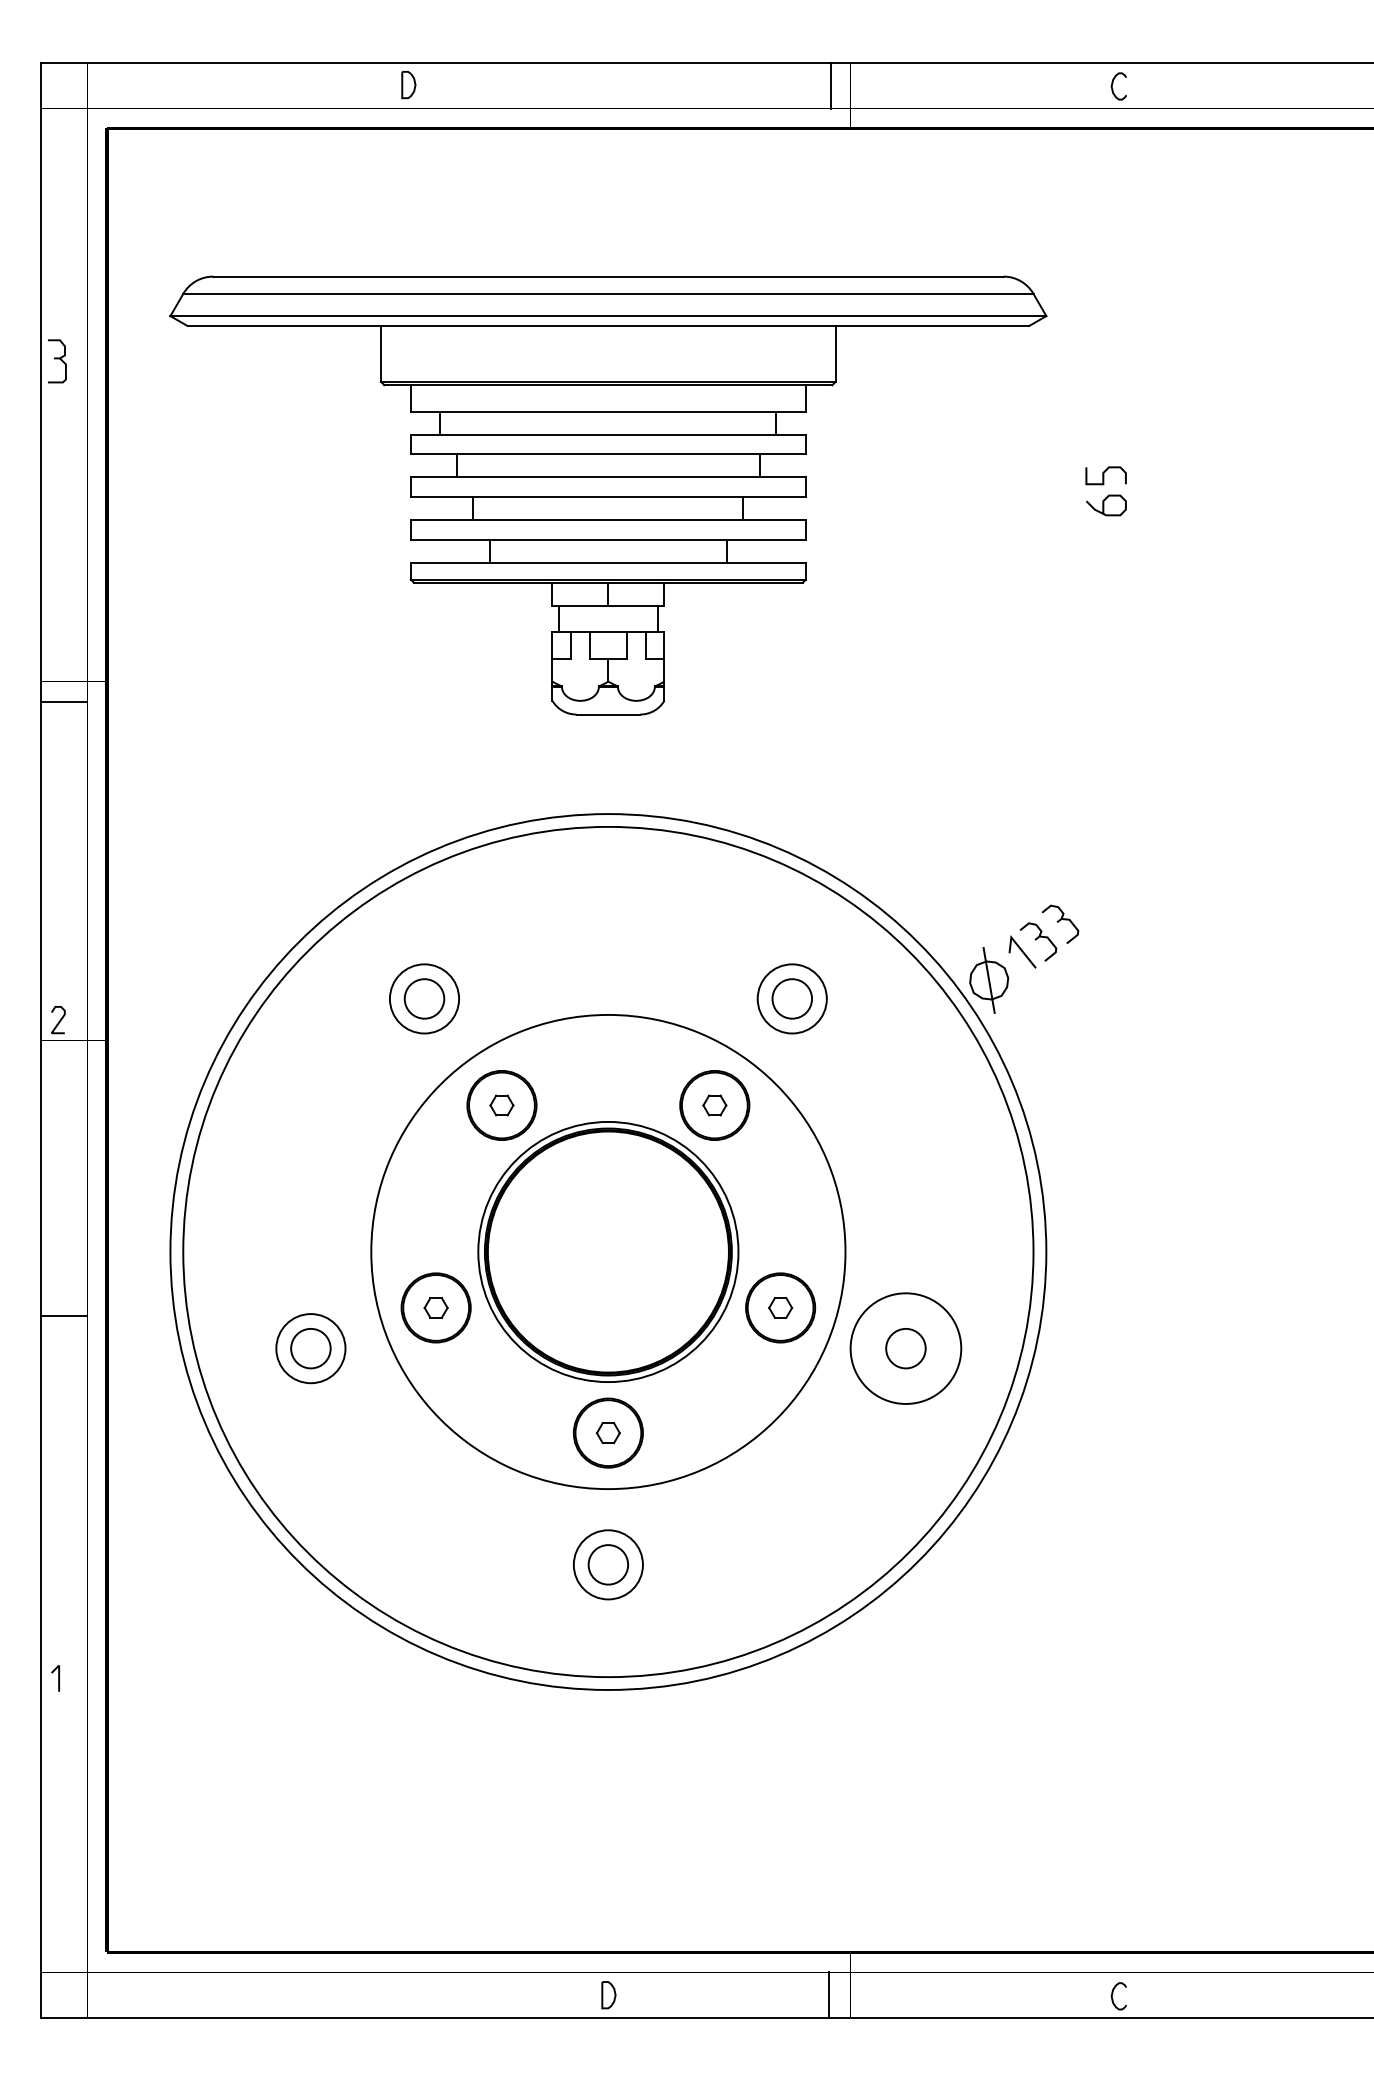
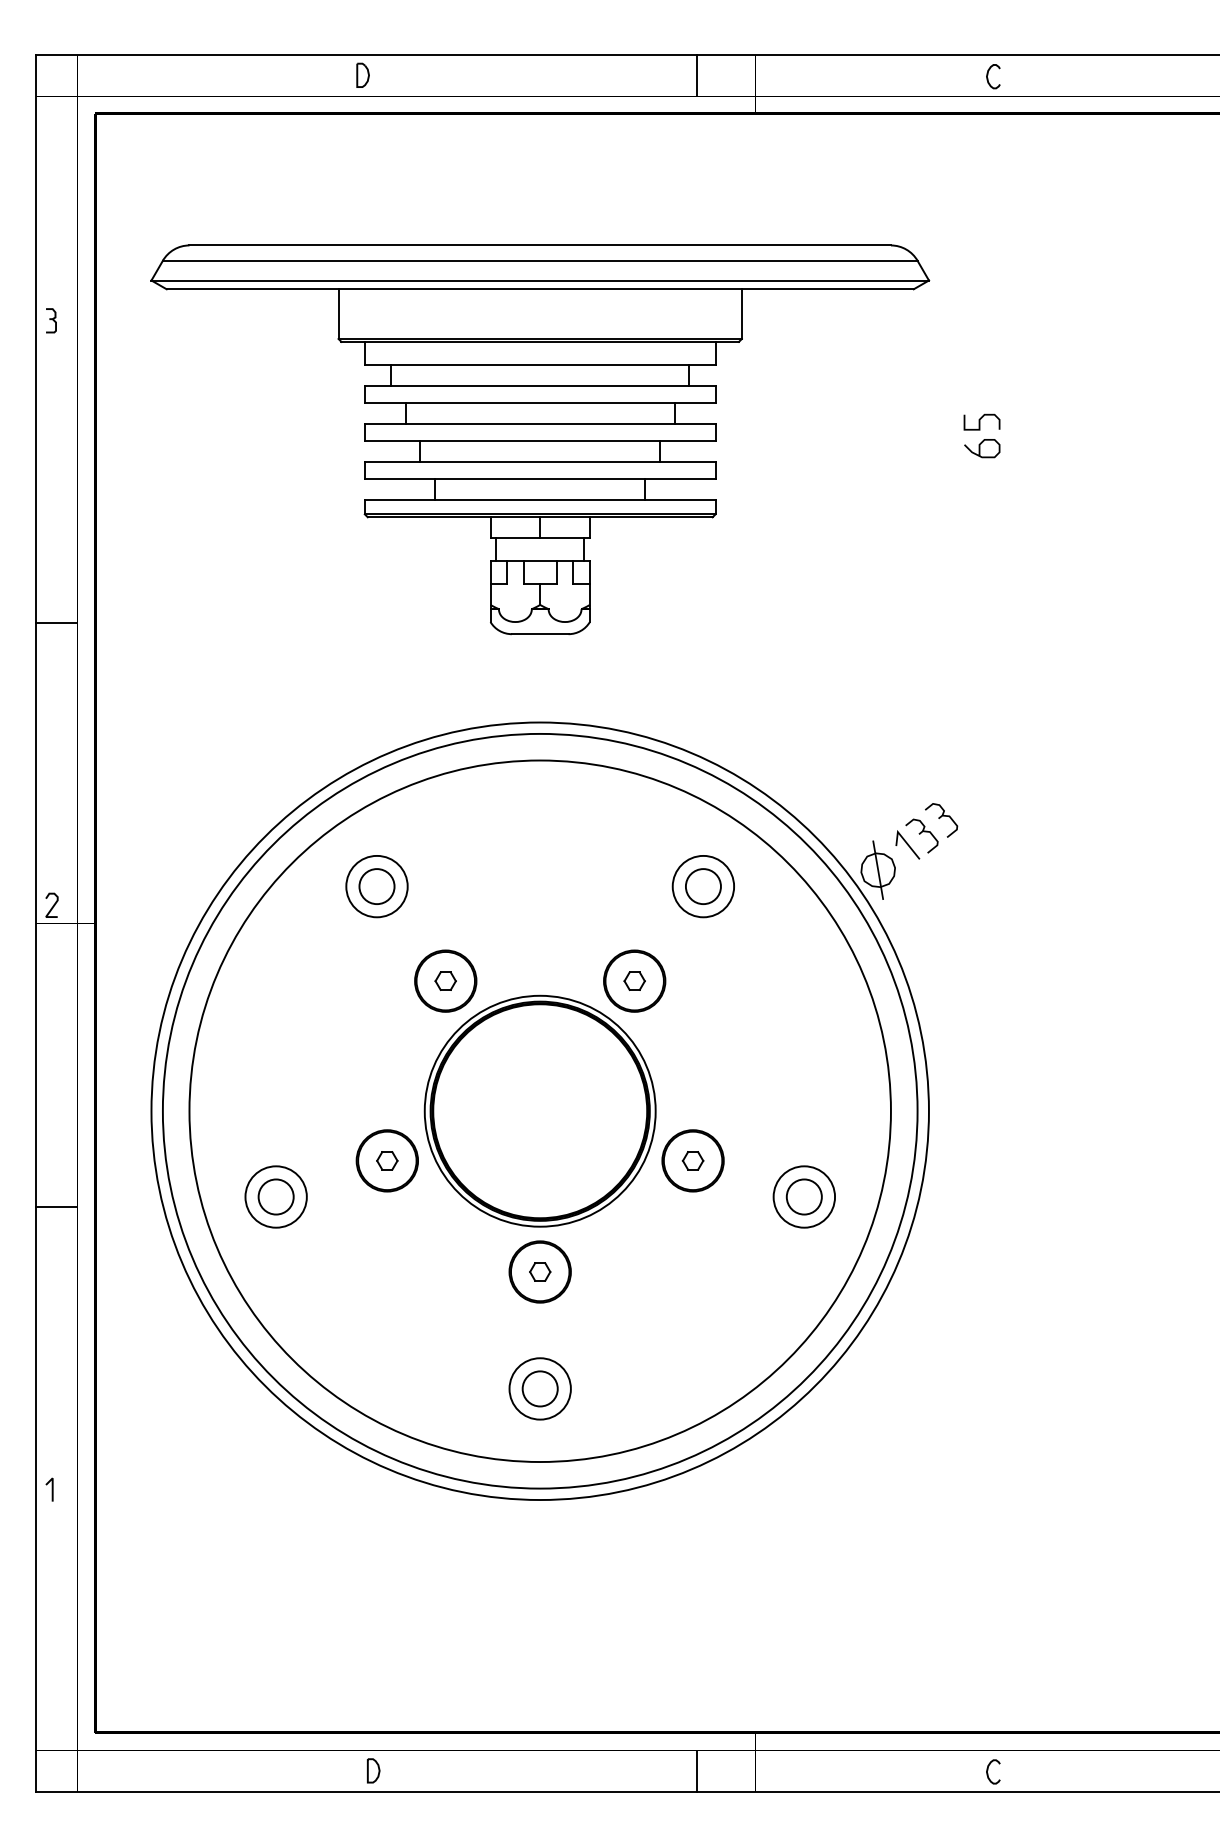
line: (830, 85) -> (696, 75), moved
part: (57, 361) -> (51, 320), size x0.62
circle: (607, 1252) -> (539, 1111), size x1.67
line: (63, 1316) -> (56, 1207), moved
circle: (906, 1348) -> (804, 1196), size x0.62
part: (608, 1994) -> (373, 1770), moved
line: (828, 1994) -> (696, 1770), moved

